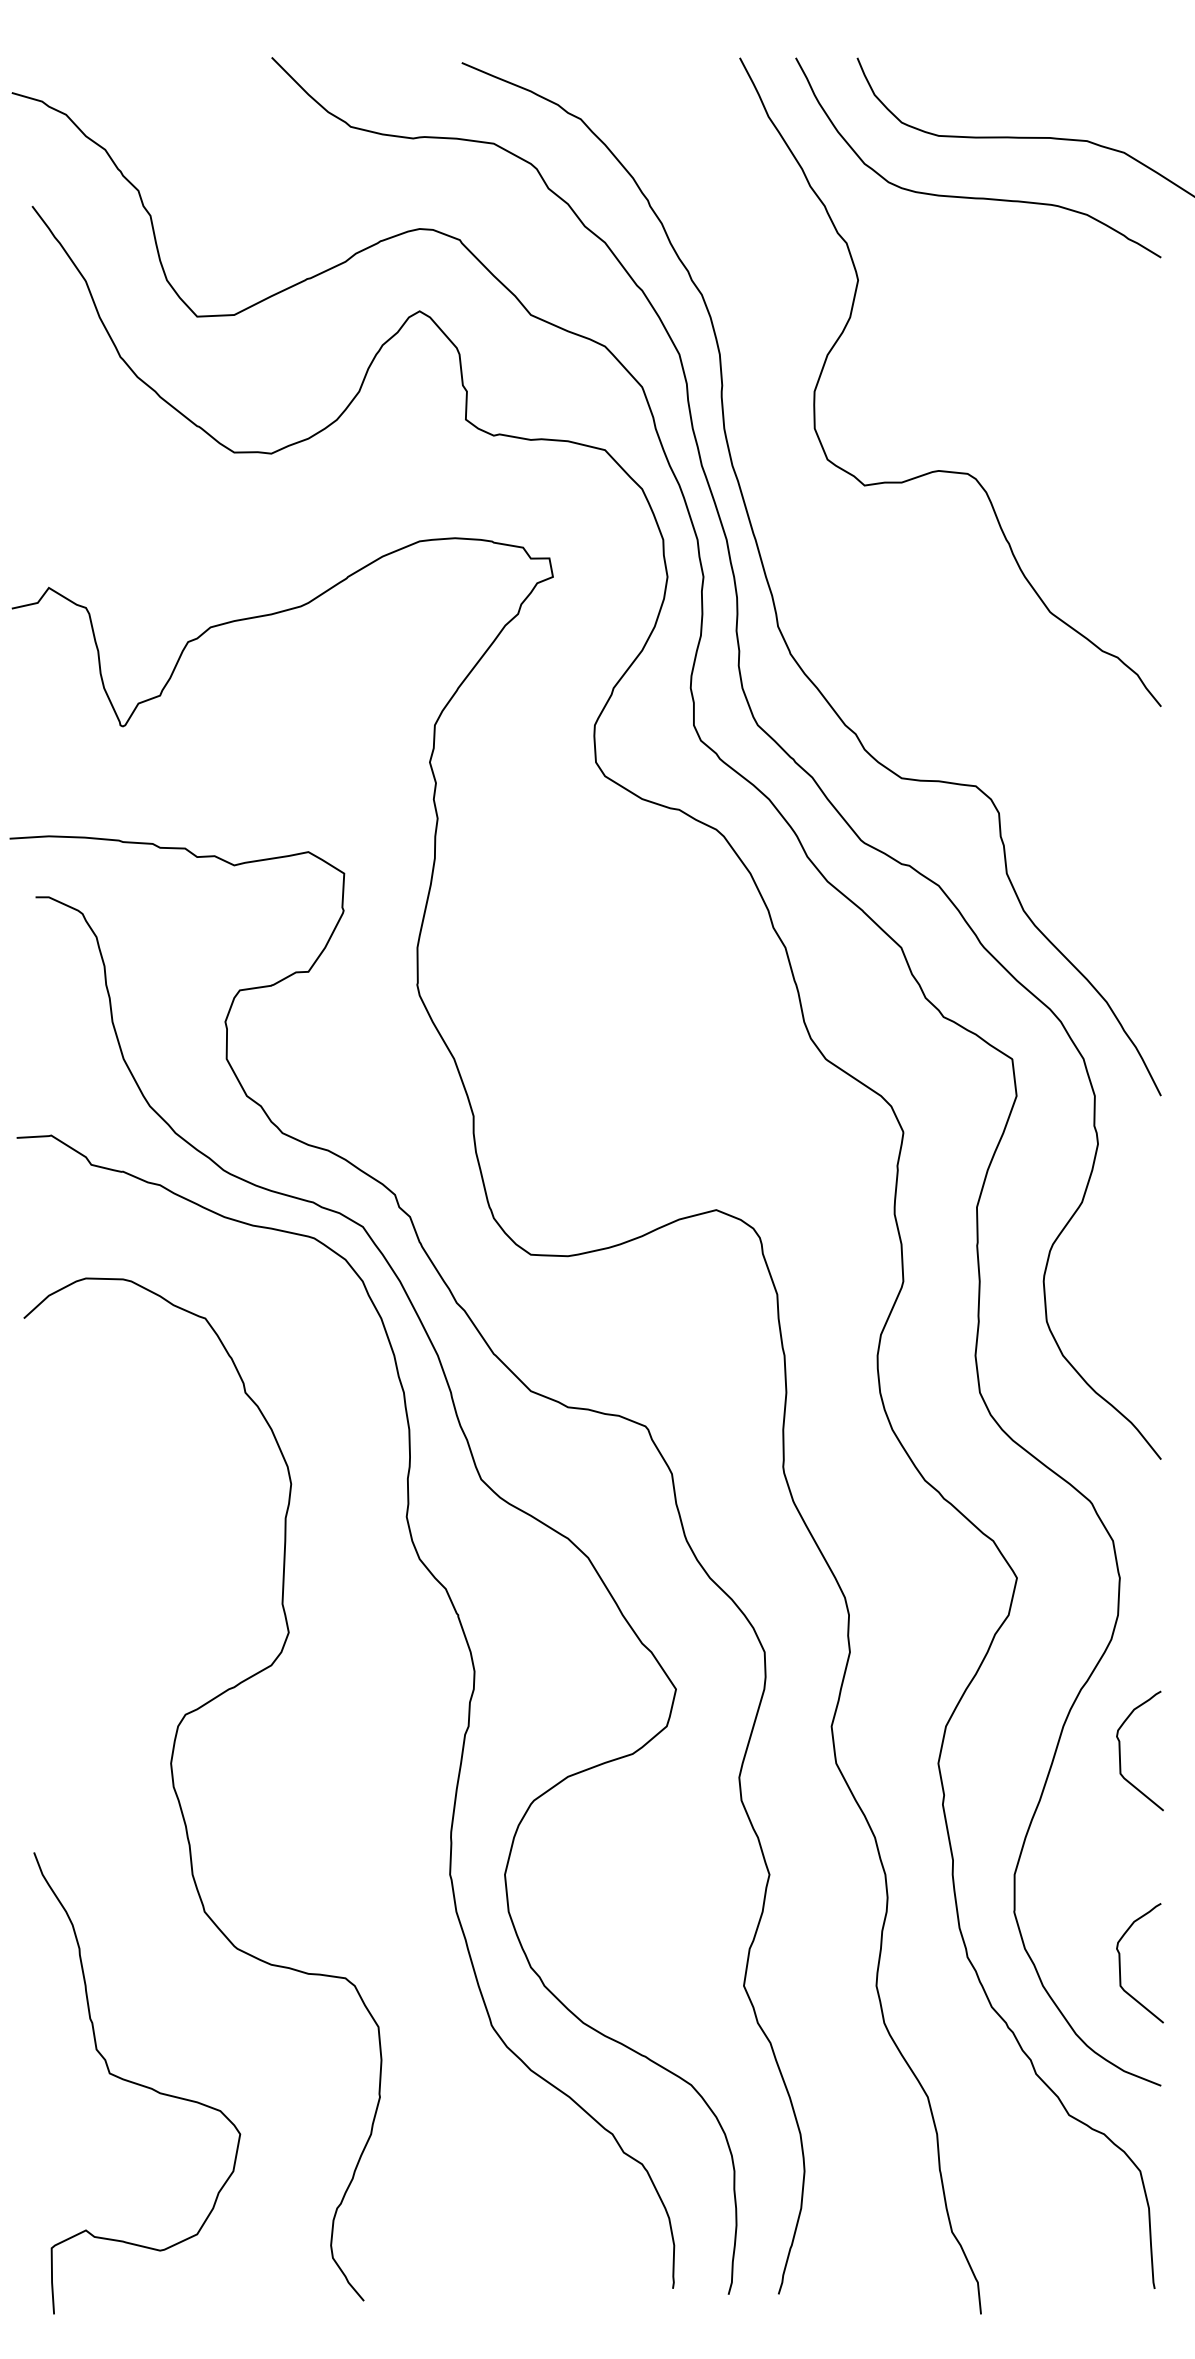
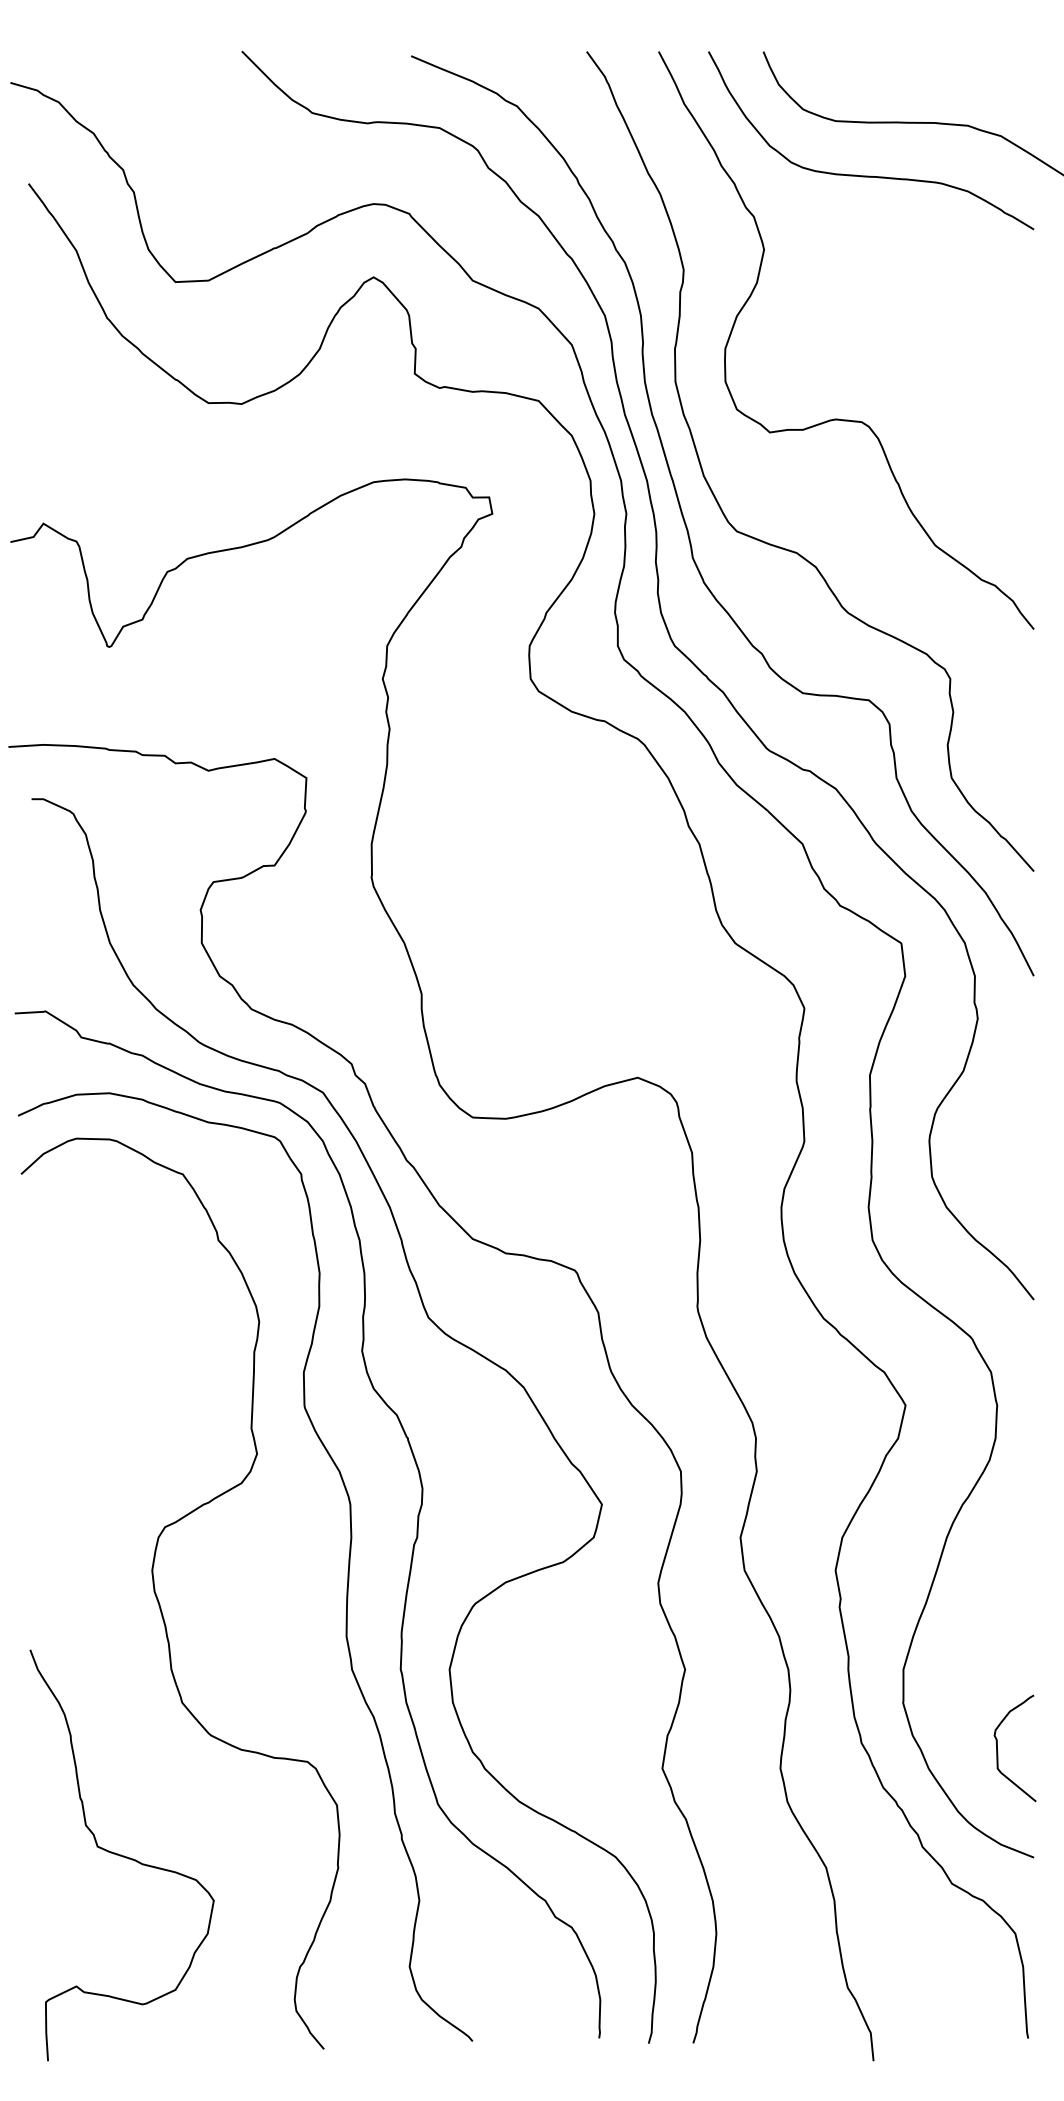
curve: (876, 613) -> (780, 546), added
curve: (1121, 1755) -> (998, 1563), removed
curve: (390, 1764) -> (347, 1571), added

